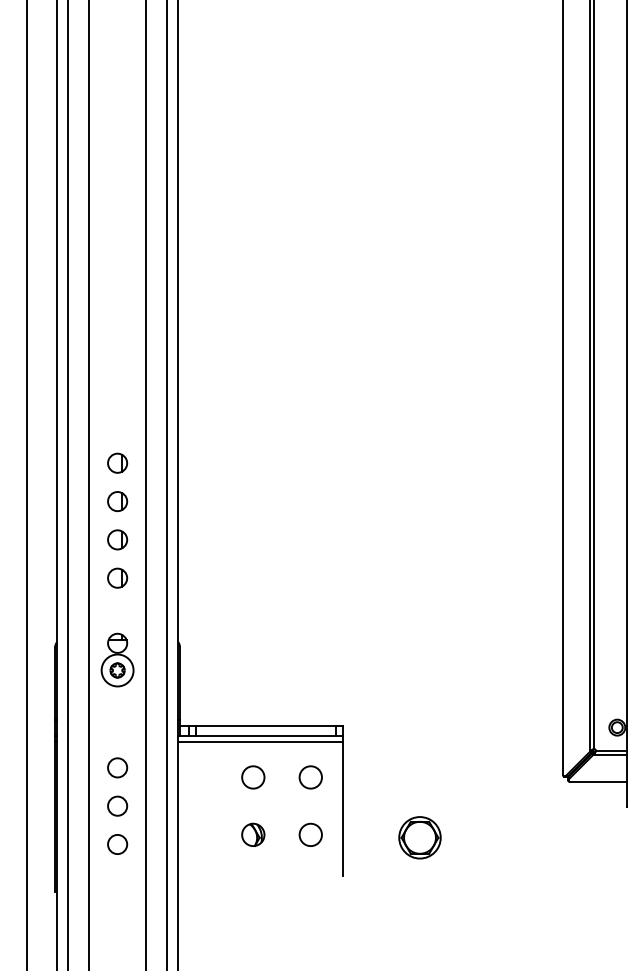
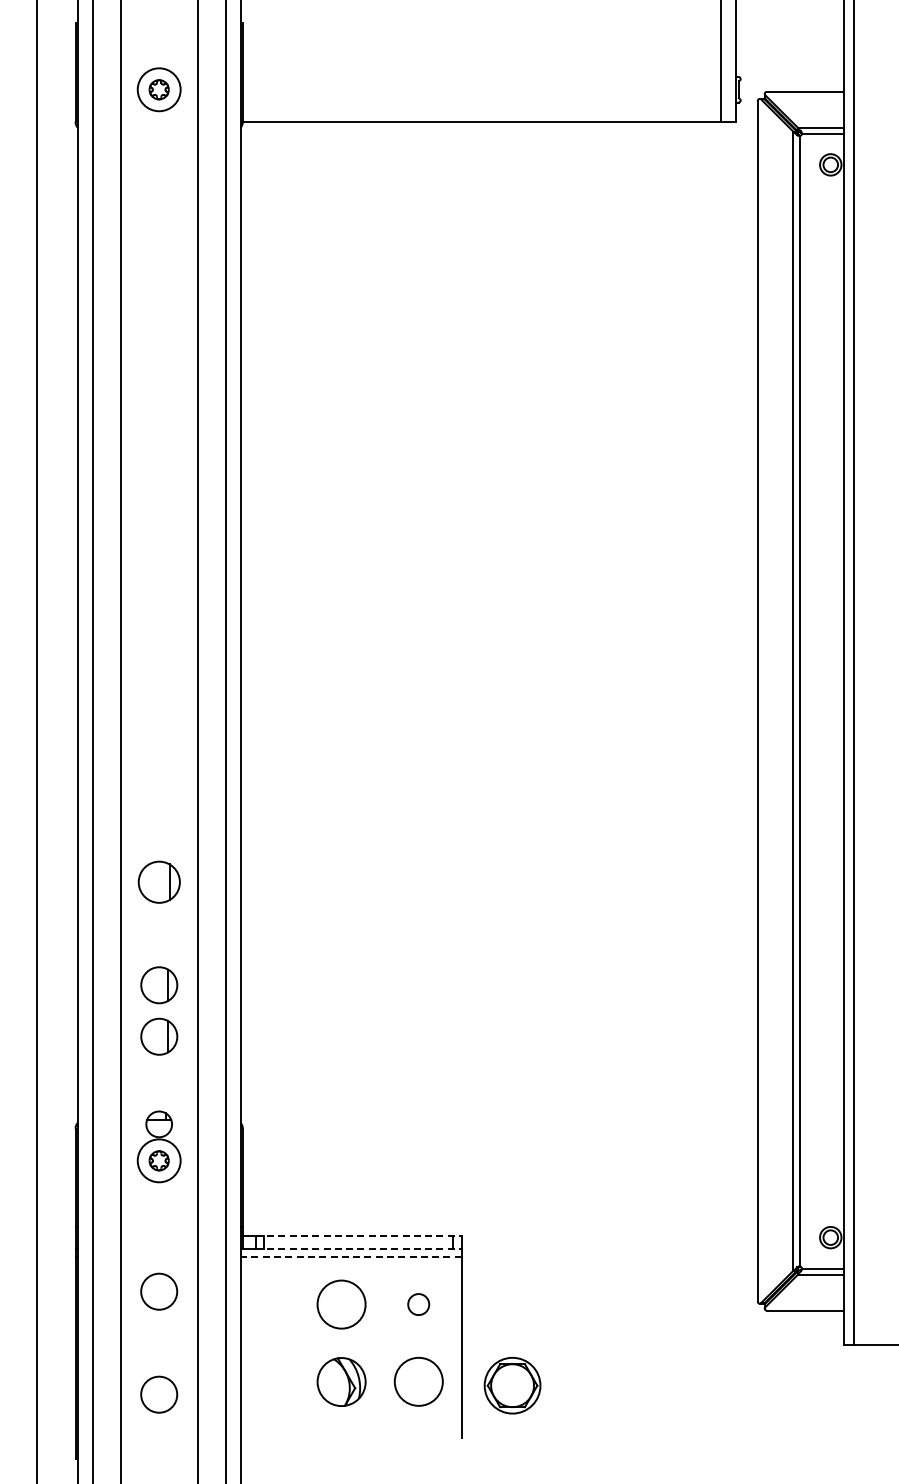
part: (117, 463) -> (158, 882), size x1.6
part: (117, 501) -> (158, 933), removed
part: (117, 540) -> (158, 985), size x1.4
part: (117, 577) -> (158, 1036), size x1.4
line: (265, 726) -> (358, 1235), solid -> dashed
line: (265, 735) -> (358, 1248), solid -> dashed
line: (259, 742) -> (350, 1257), solid -> dashed
circle: (117, 767) -> (159, 1291), size x1.4
circle: (253, 777) -> (341, 1304), size x1.6
circle: (310, 777) -> (418, 1304), size x0.7
circle: (117, 805) -> (158, 1342), removed
part: (253, 834) -> (341, 1381), size x1.6
circle: (310, 834) -> (418, 1381), size x1.6
part: (419, 837) -> (512, 1385), moved
circle: (117, 844) -> (159, 1394), size x1.4

